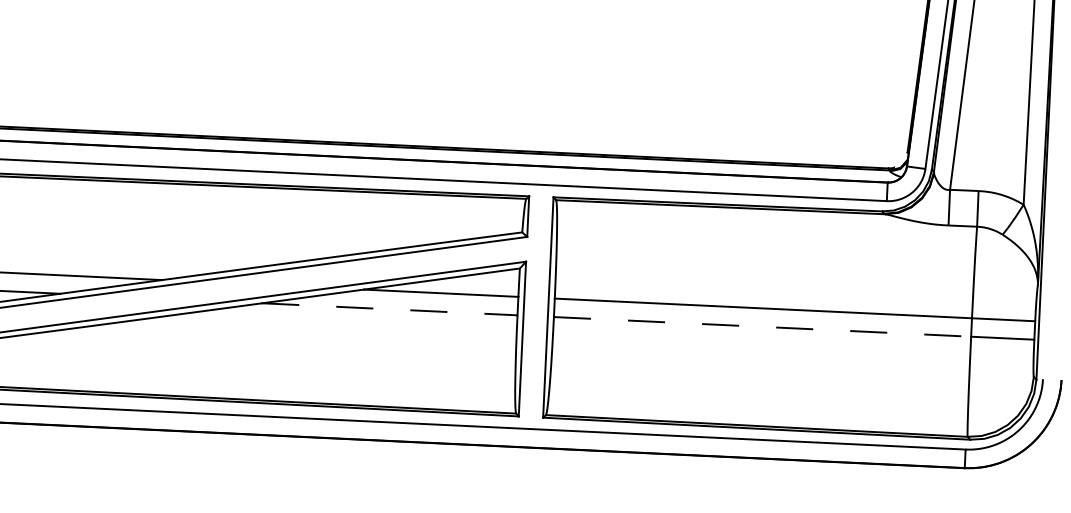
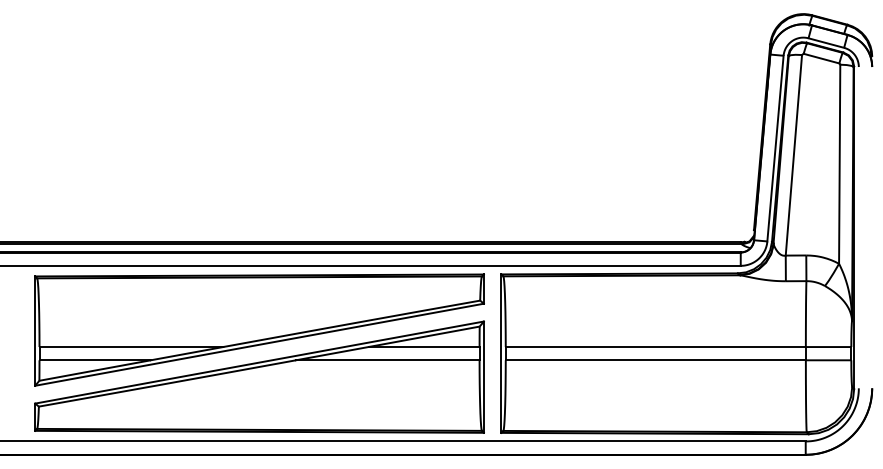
line: (389, 309) -> (387, 360), dashed -> solid
line: (763, 327) -> (656, 360), dashed -> solid

